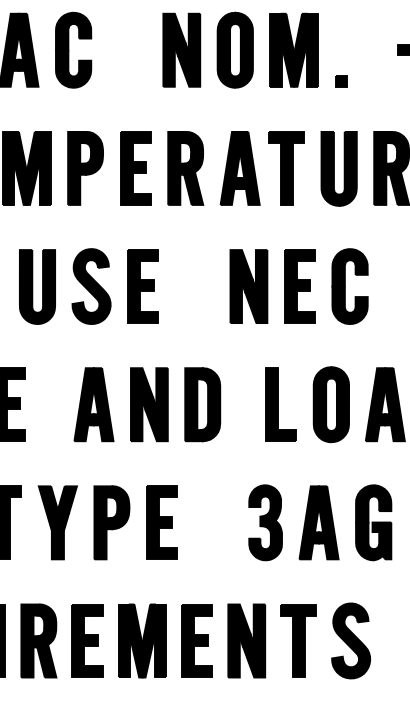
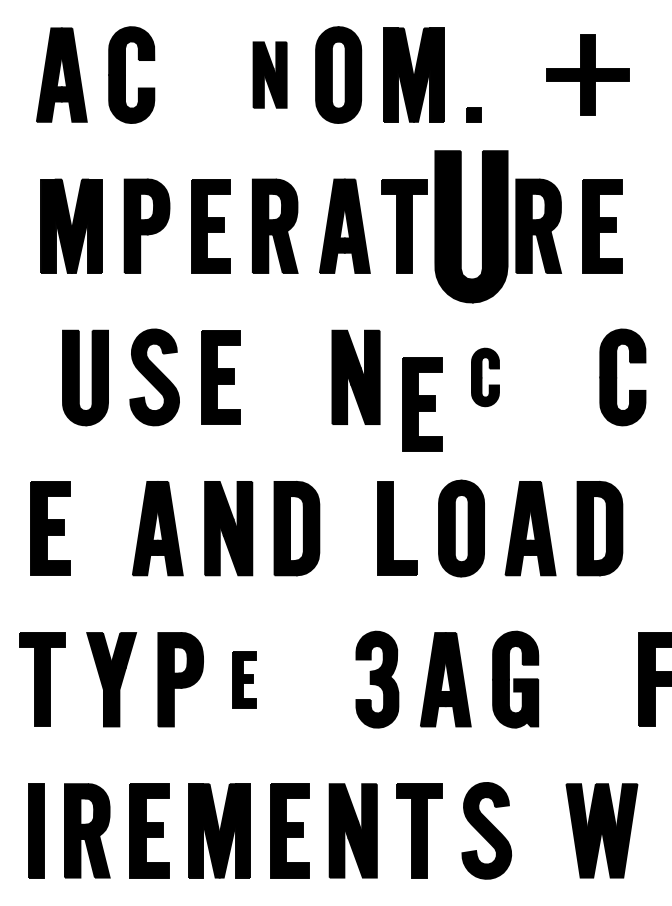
part: (181, 49) -> (269, 74), size x0.7
part: (339, 168) -> (471, 226), size x1.6
part: (300, 286) -> (422, 404), moved
part: (350, 286) -> (485, 377), size x0.6
part: (161, 522) -> (244, 679), size x0.6

